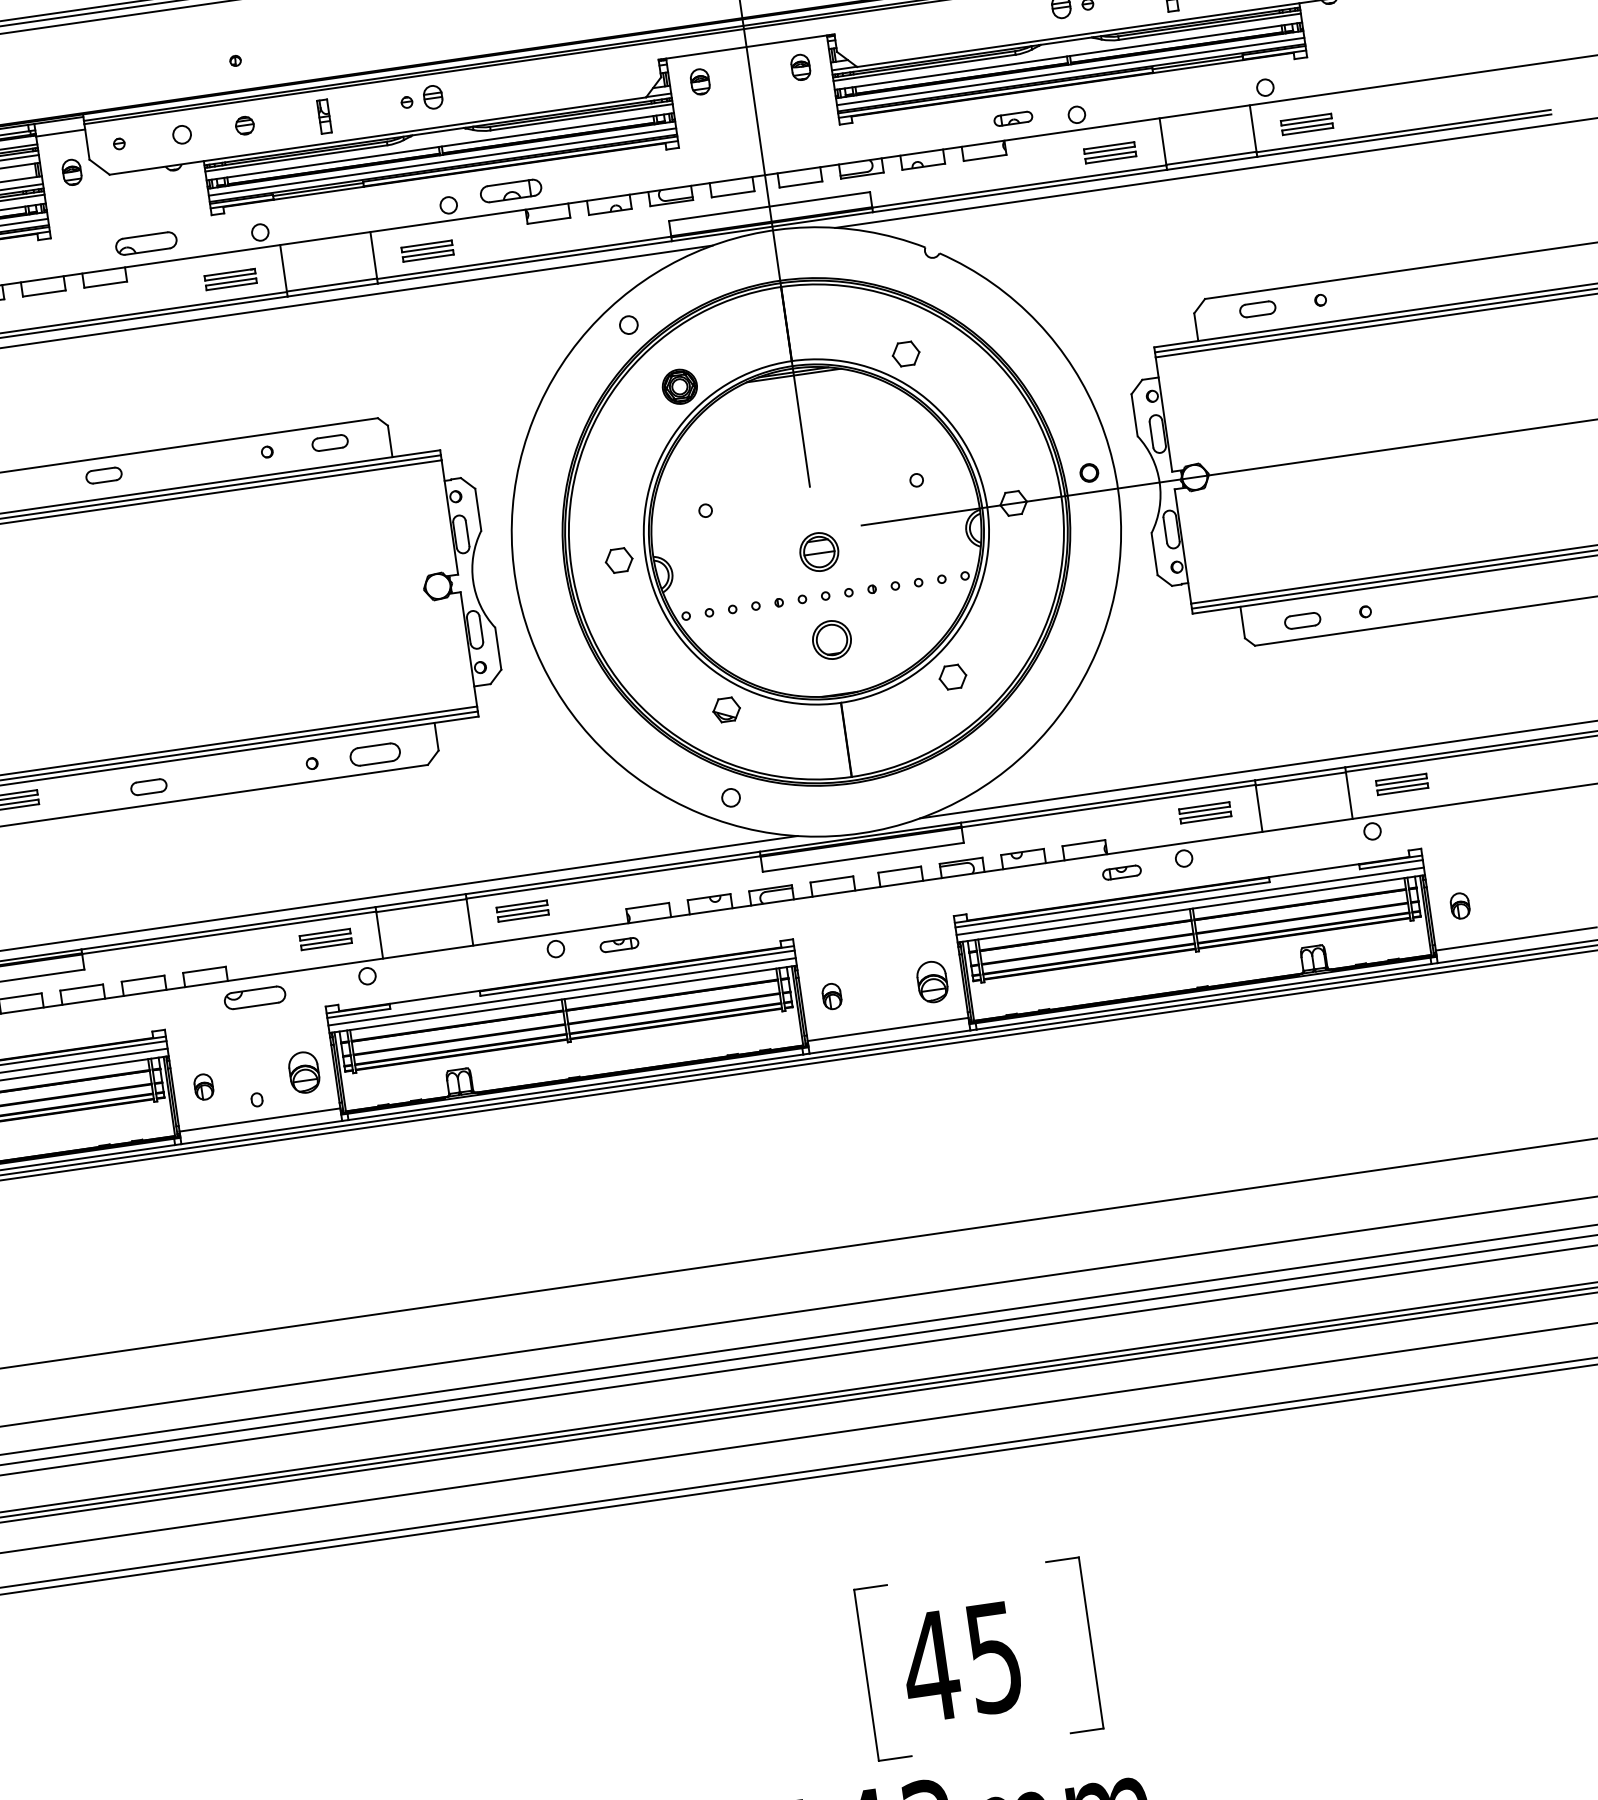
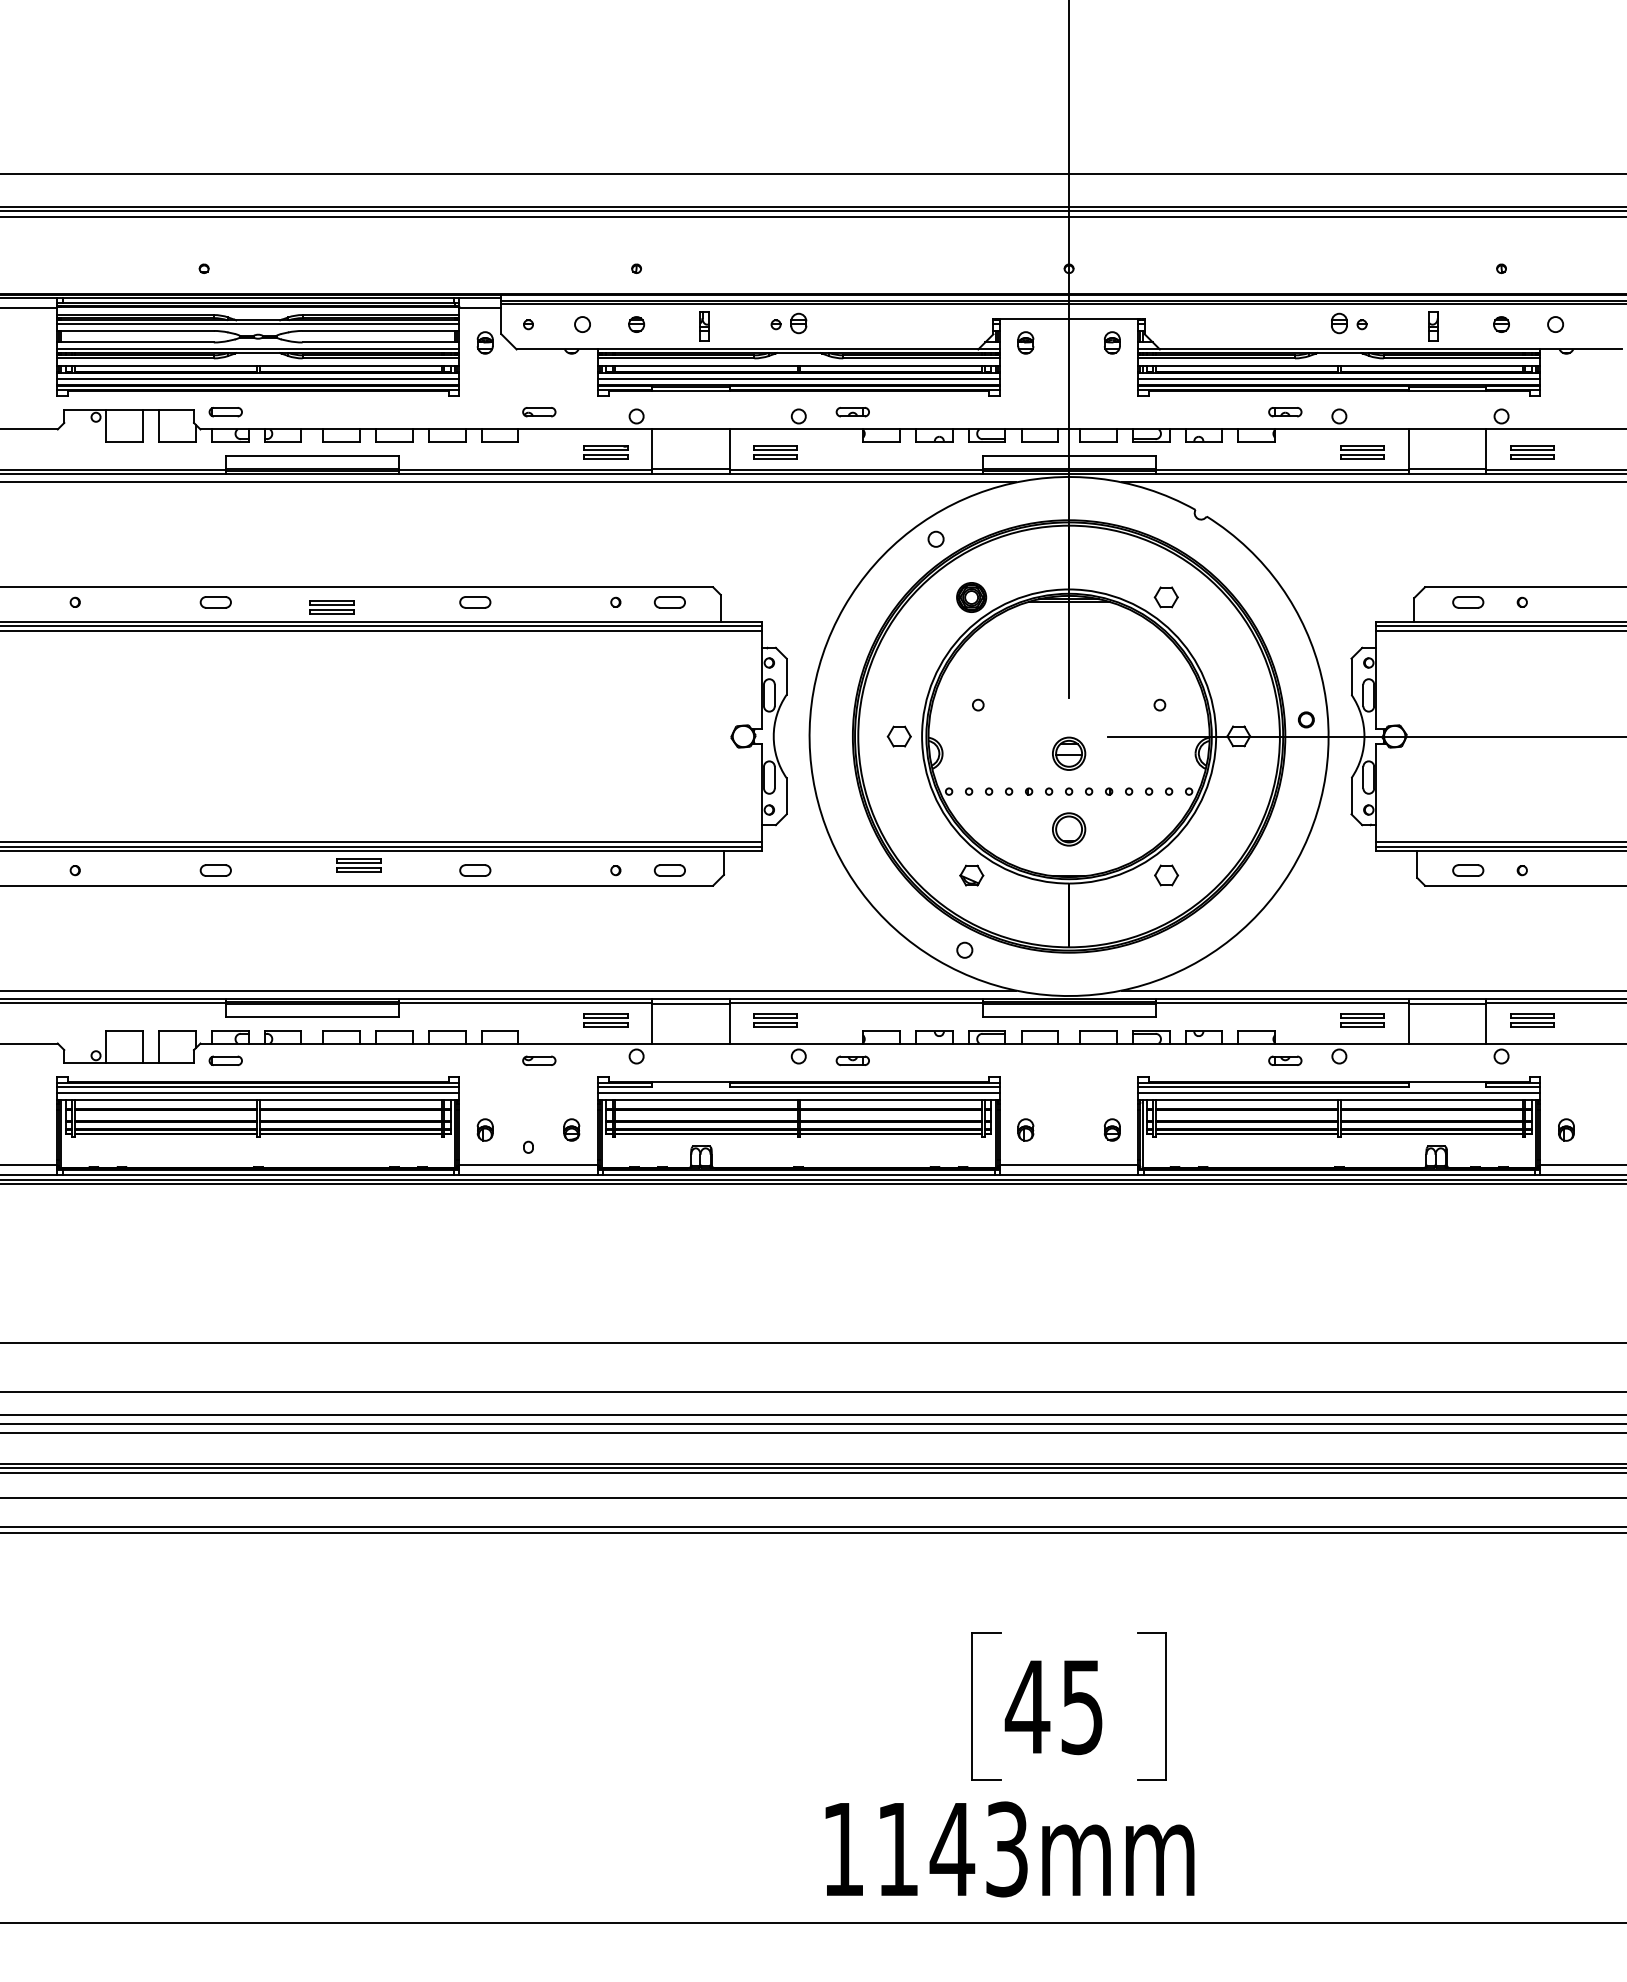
part: (510, 191) -> (852, 412), size x0.62
part: (146, 244) -> (539, 412), size x0.62
part: (374, 754) -> (669, 870), size x0.71
part: (932, 981) -> (1112, 1129), size x0.62
part: (255, 997) -> (539, 1060), size x0.62
part: (304, 1071) -> (571, 1129), size x0.62

